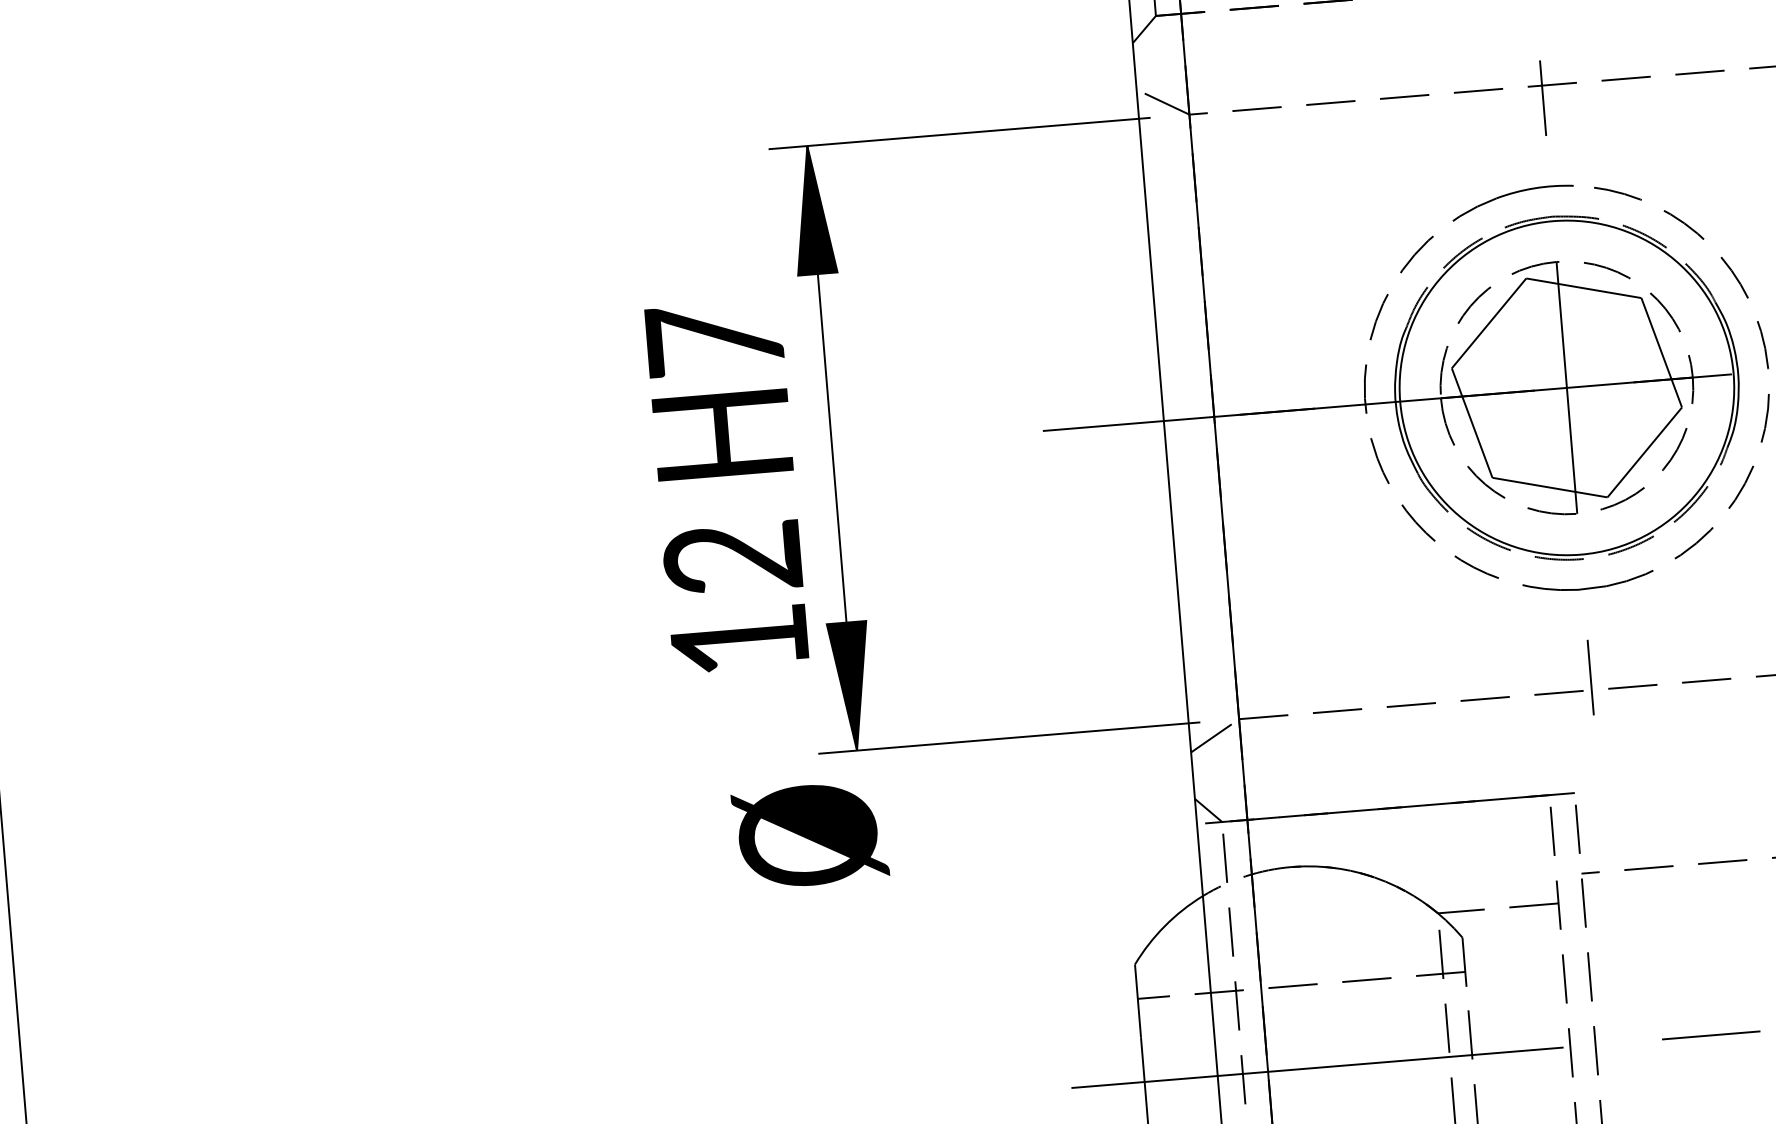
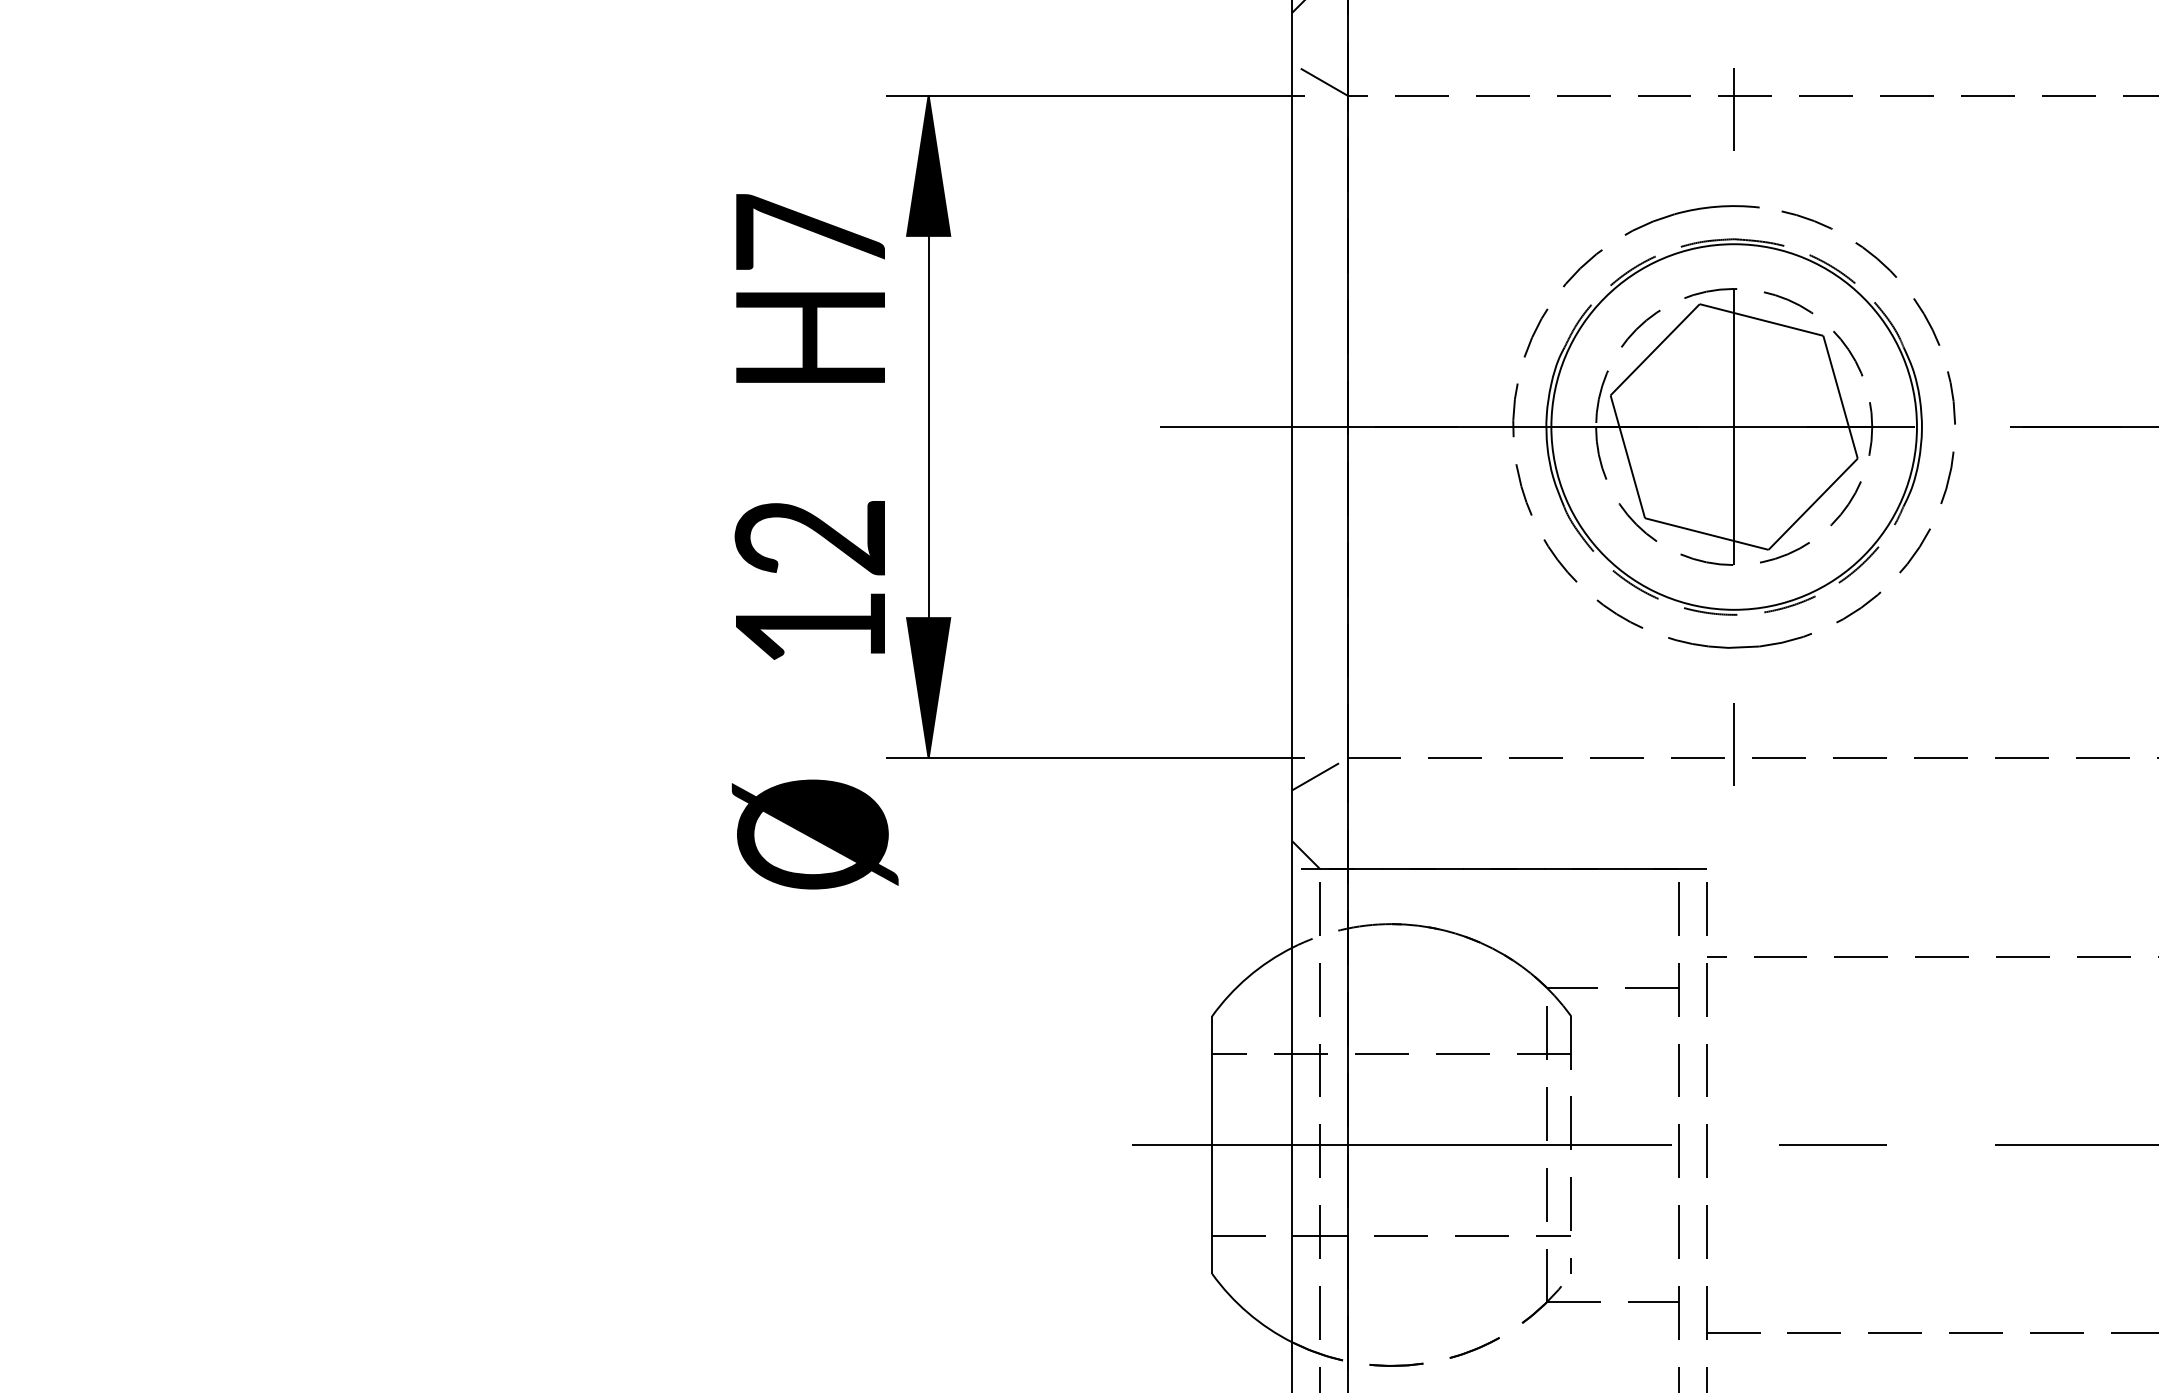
text: (718, 390) -> (810, 288), moved
text: (809, 835) -> (814, 834), moved

